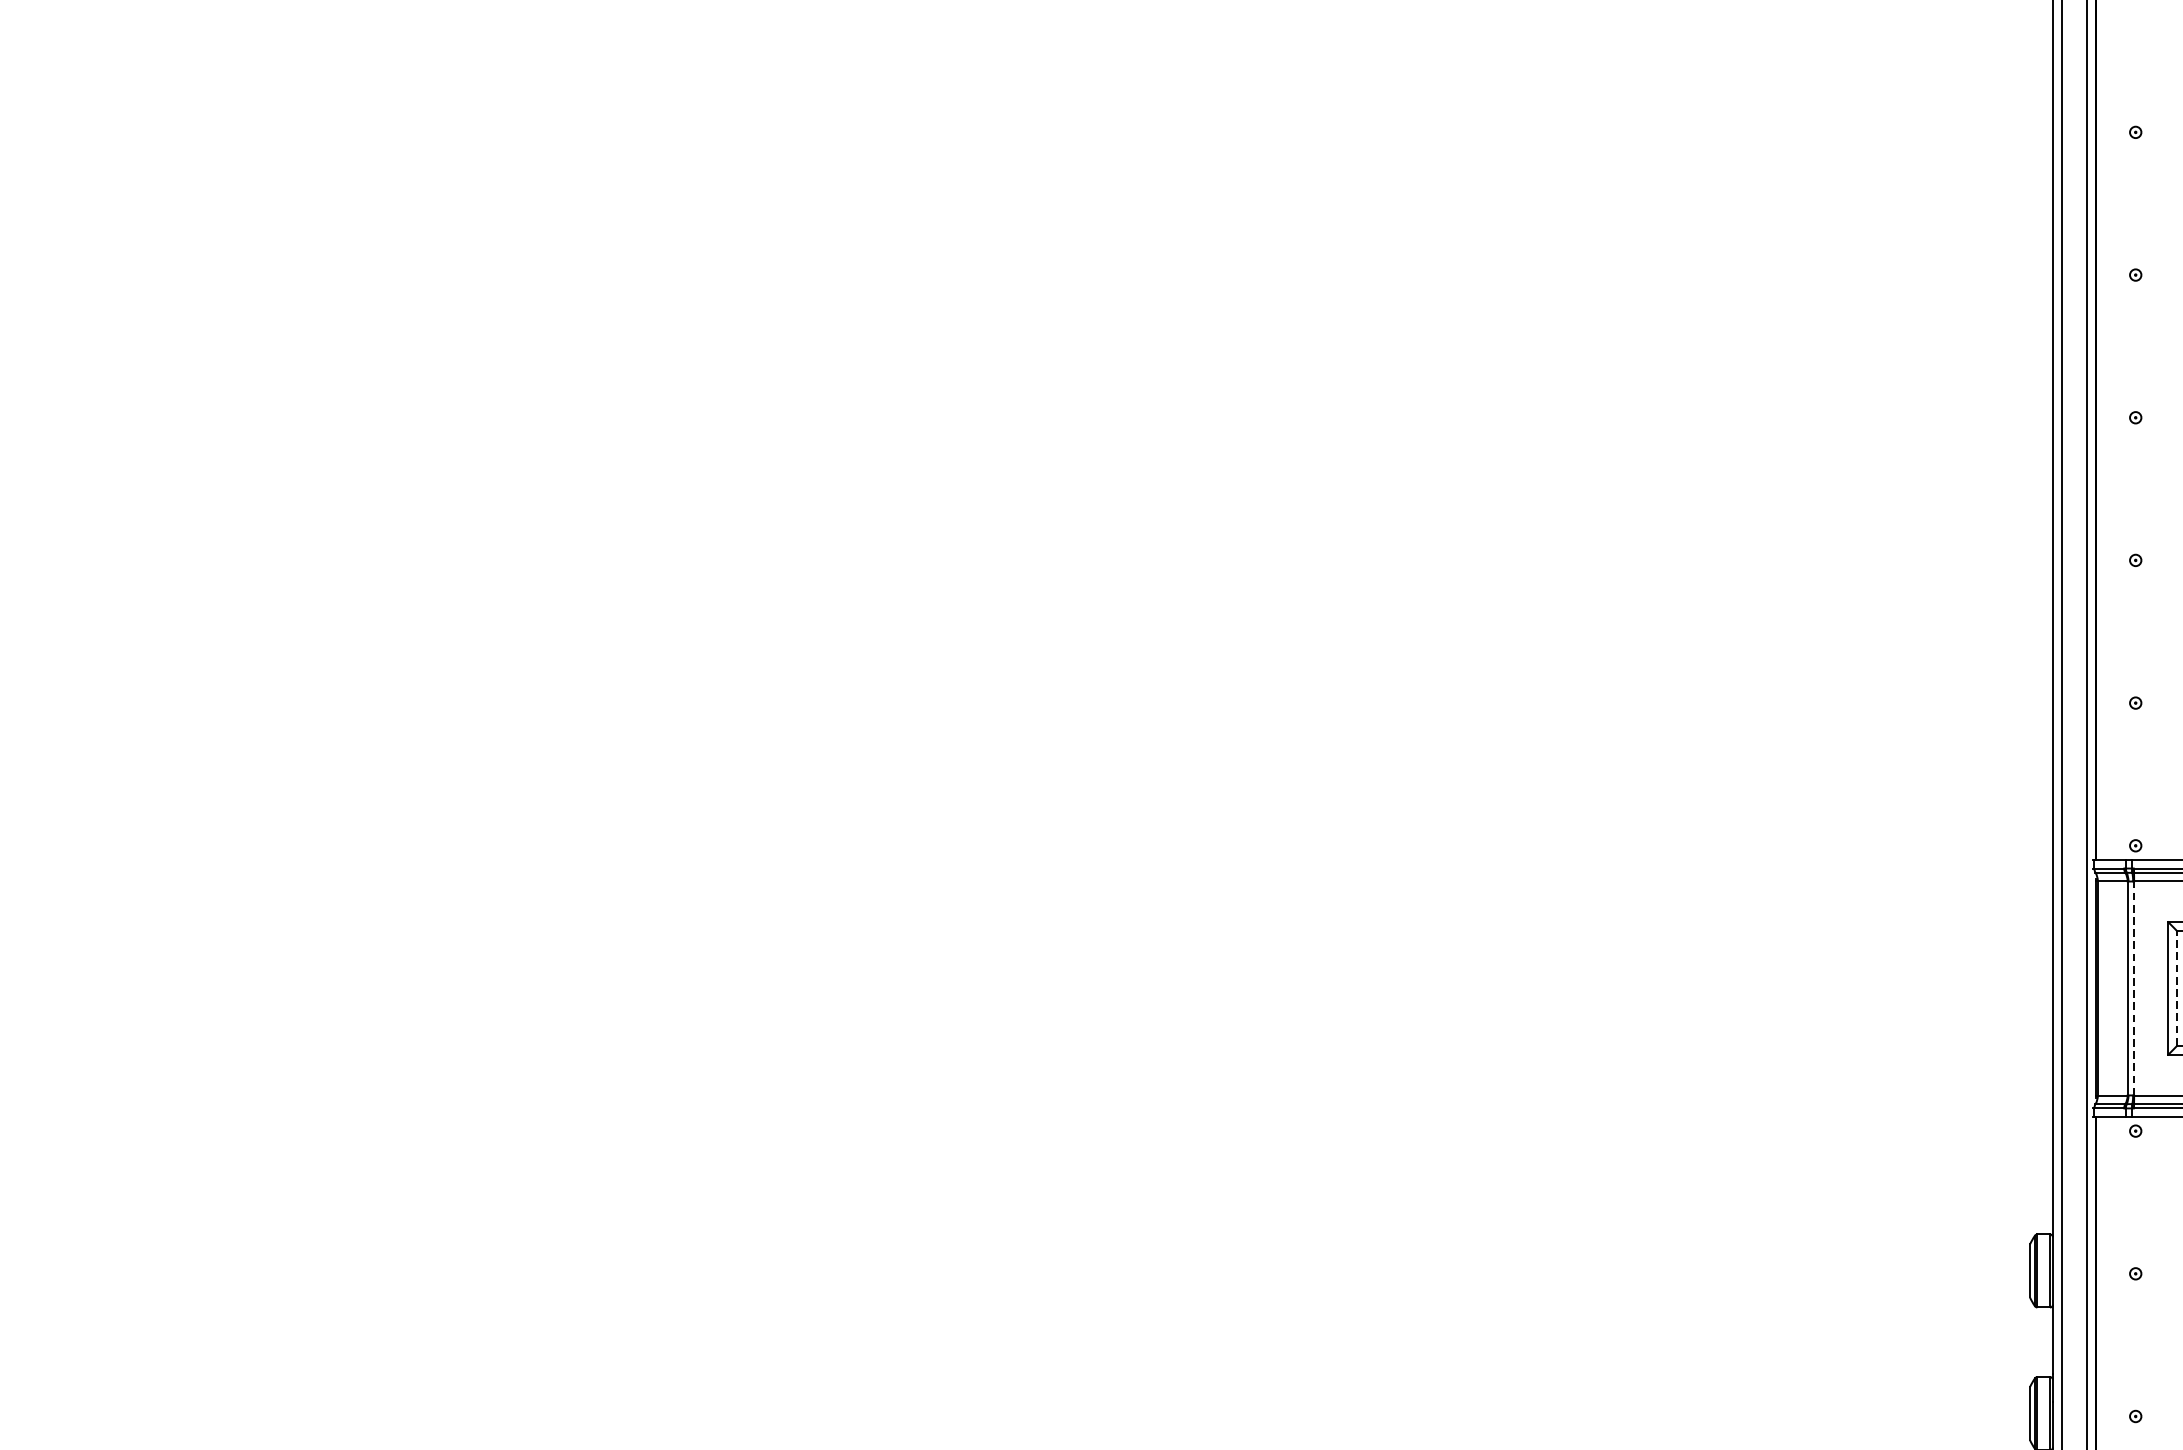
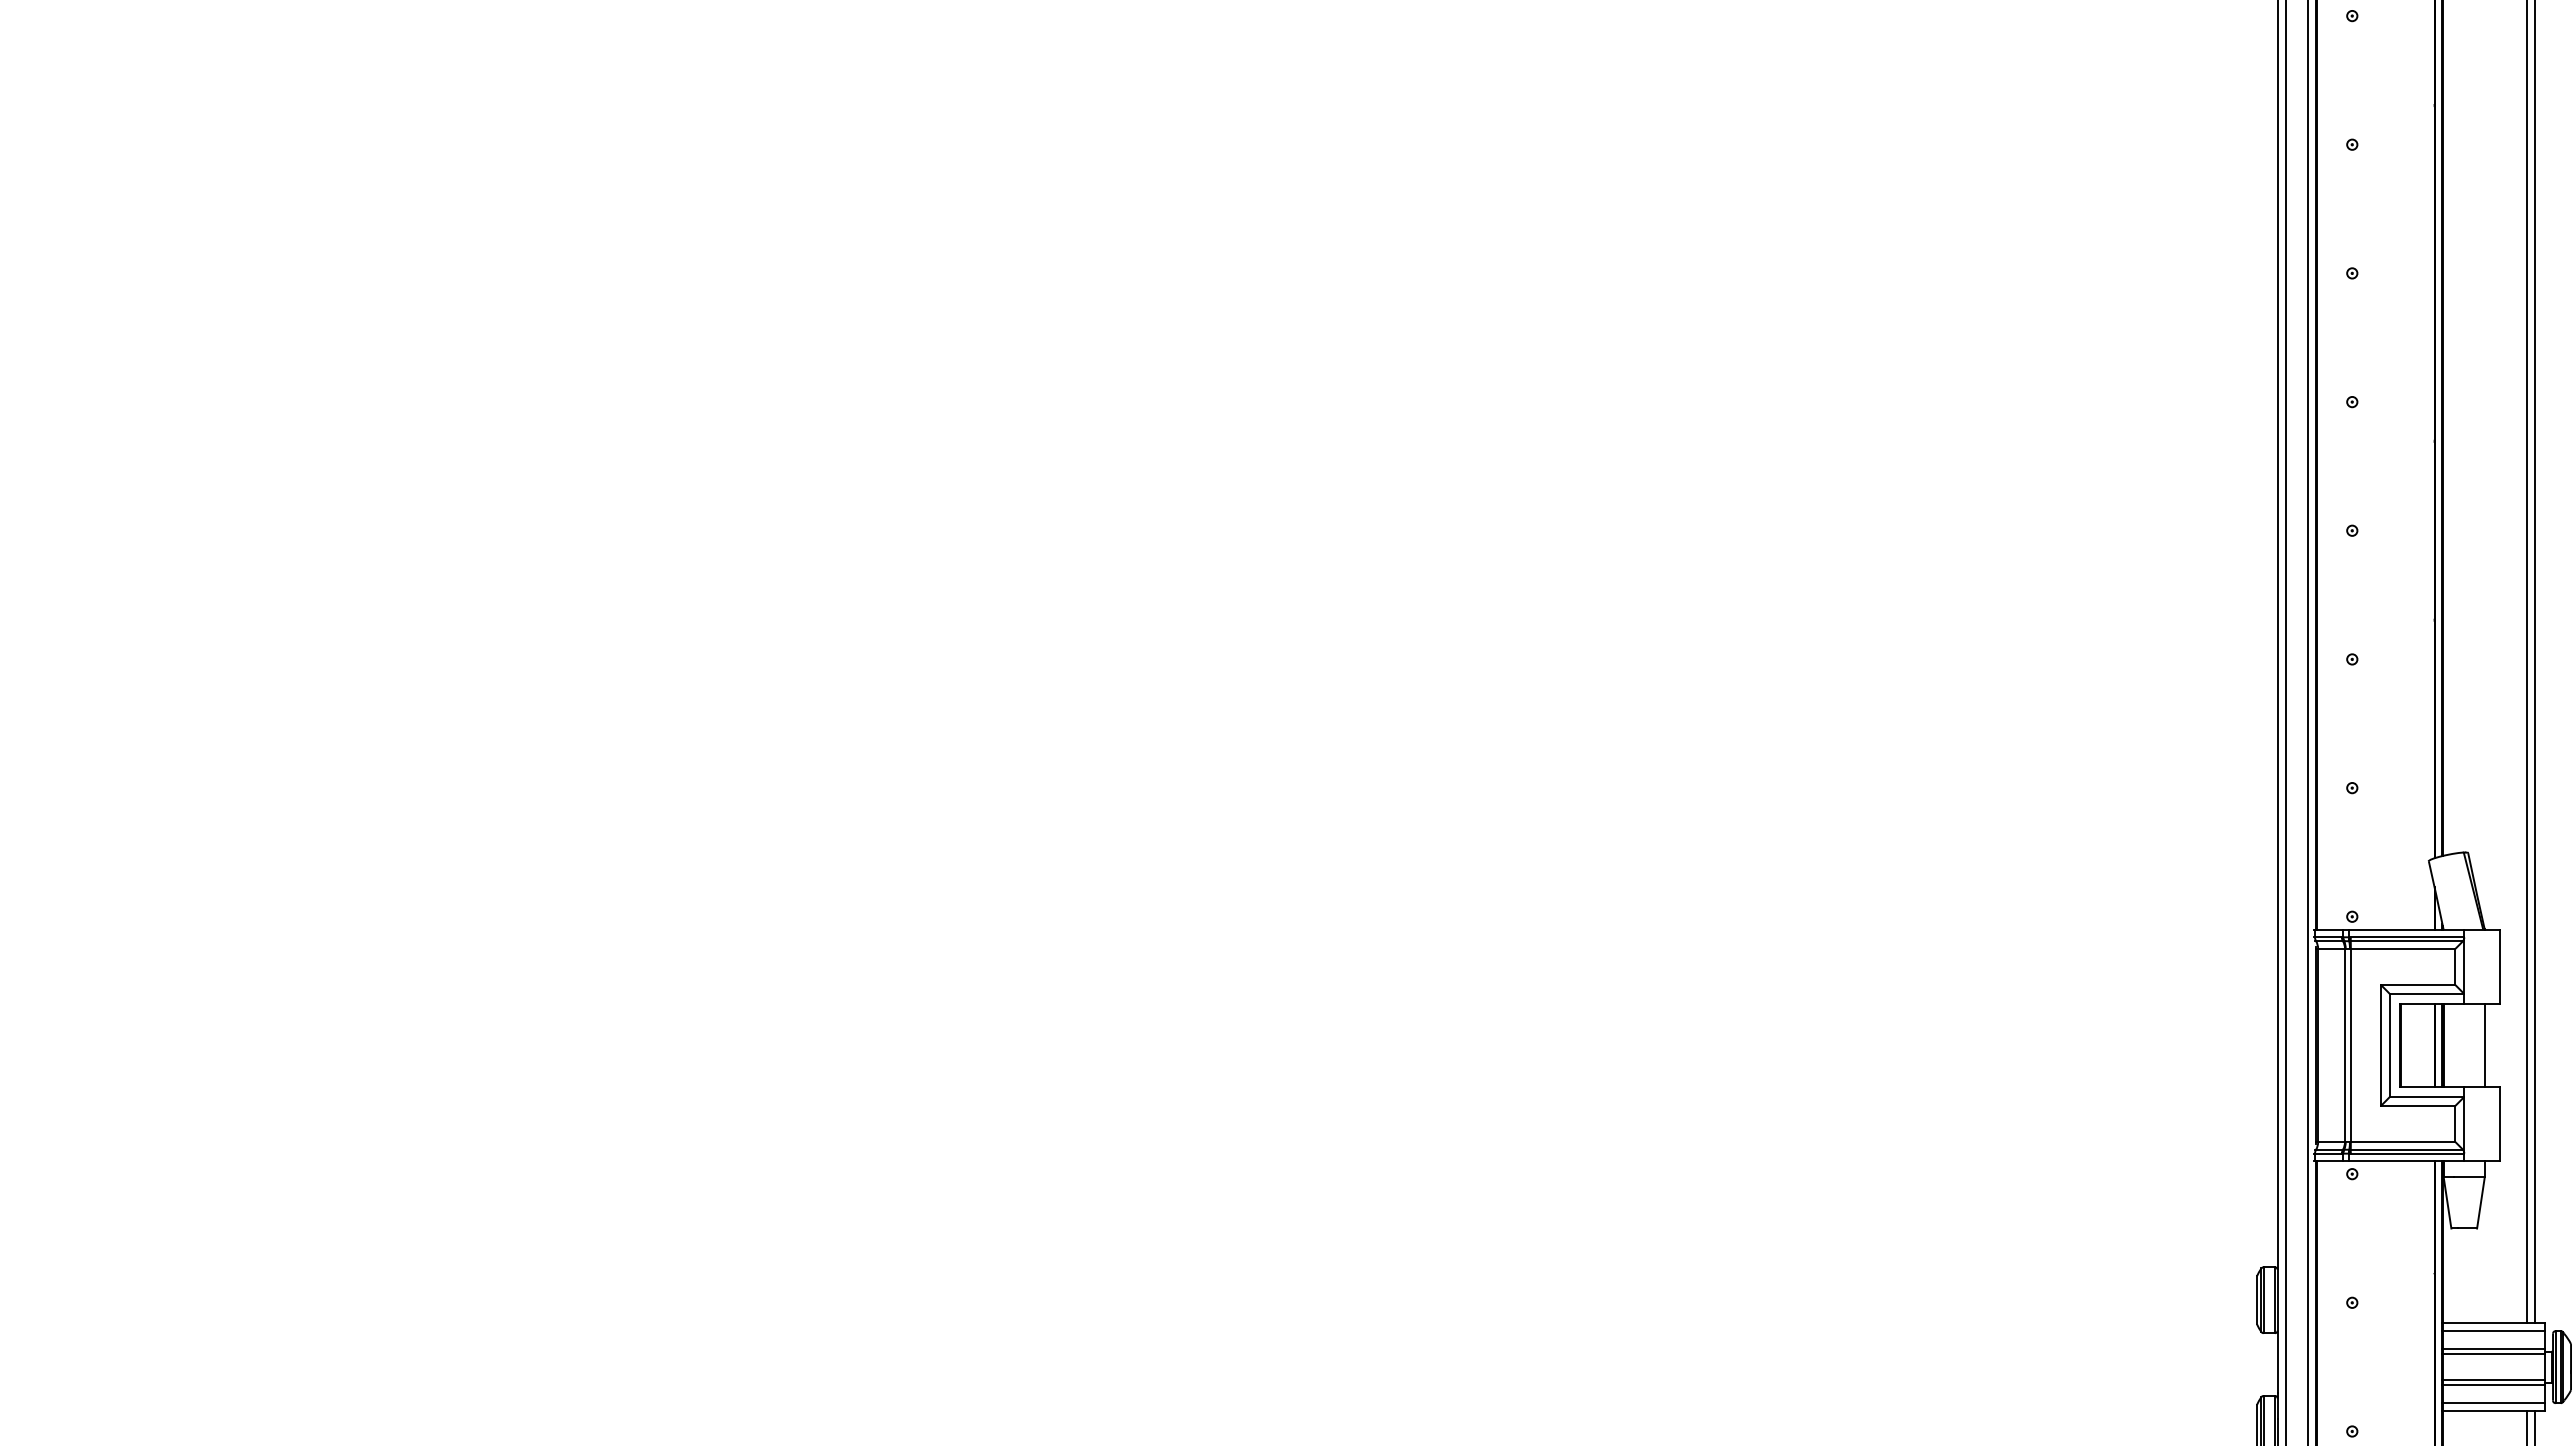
line: (2176, 987) -> (2389, 1044), dashed -> solid
line: (2133, 988) -> (2350, 1045), dashed -> solid

